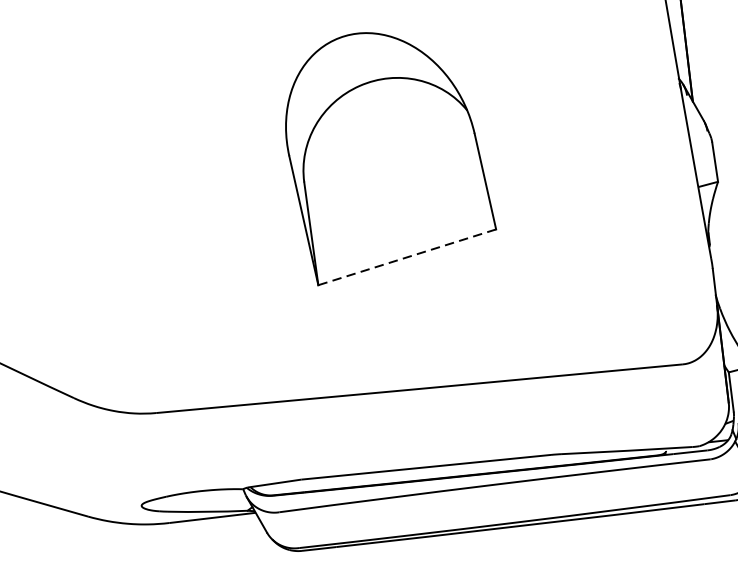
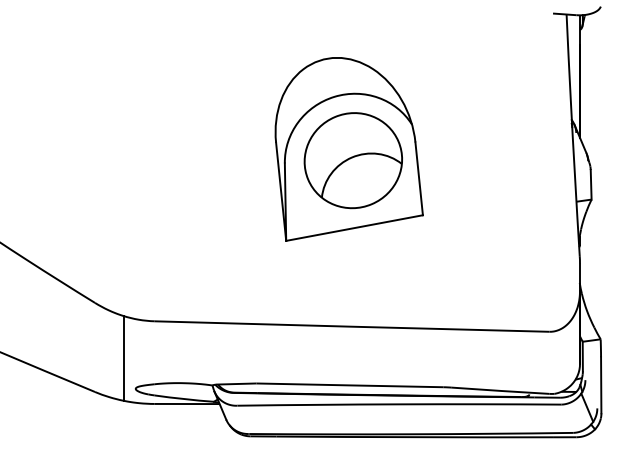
part: (393, 167) -> (352, 160), added
line: (407, 257) -> (354, 228), dashed -> solid
line: (120, 467) -> (123, 358), added

